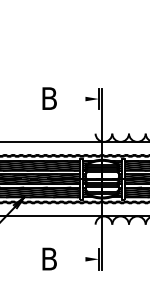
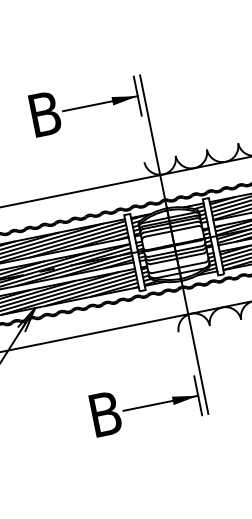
line: (79, 99) -> (101, 104), added
line: (79, 259) -> (161, 403), added

